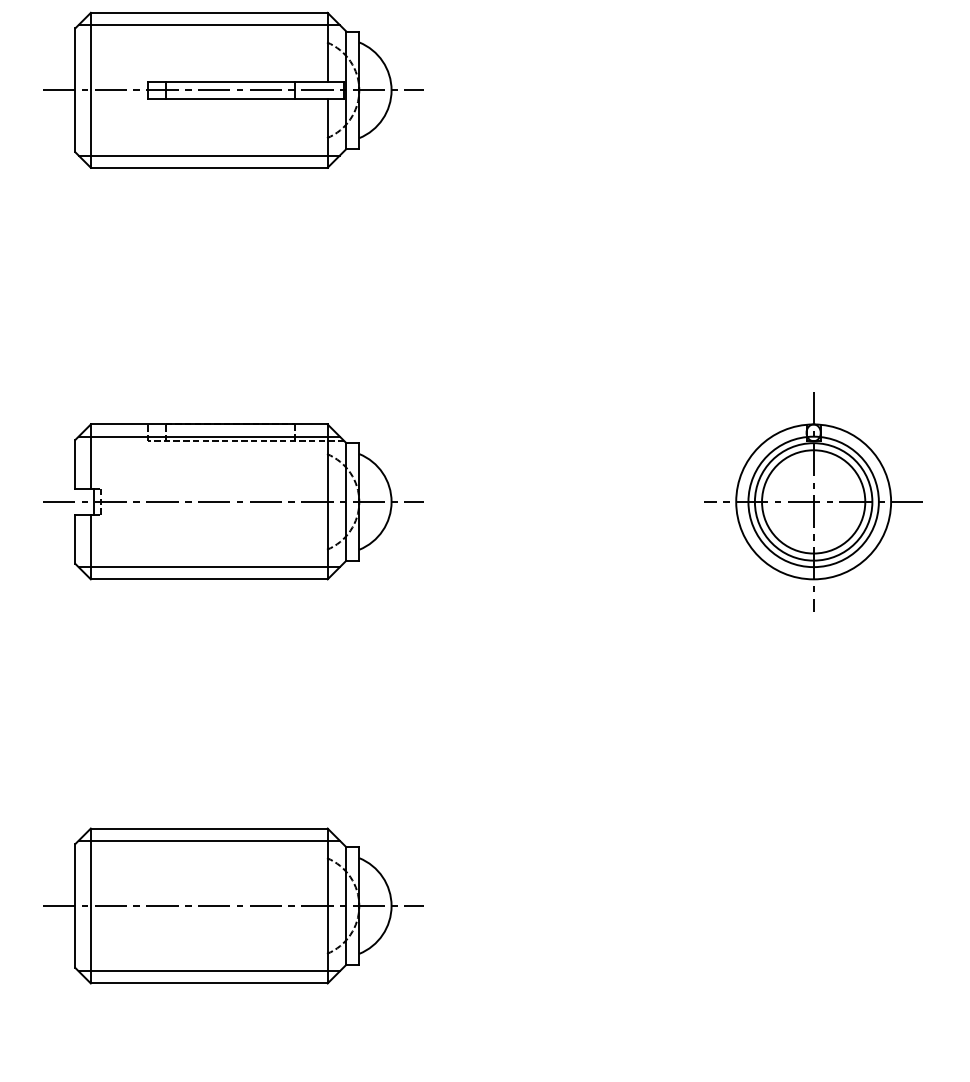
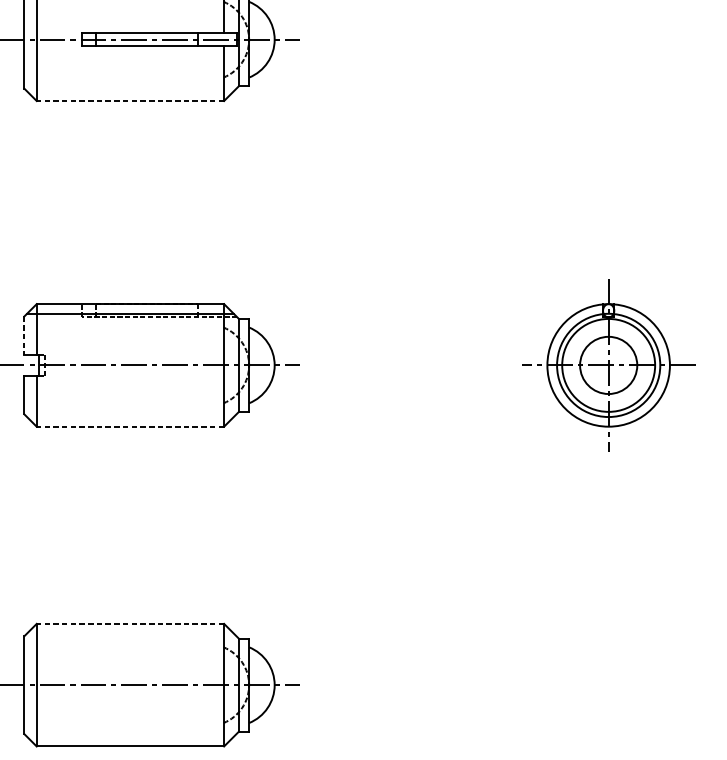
line: (208, 155) -> (129, 91), removed
line: (208, 167) -> (129, 100), solid -> dashed
line: (75, 464) -> (24, 335), solid -> dashed
circle: (813, 501) -> (608, 365), size x0.7
line: (208, 567) -> (129, 417), removed
line: (208, 579) -> (129, 426), solid -> dashed
line: (208, 828) -> (129, 623), solid -> dashed
line: (208, 840) -> (129, 633), removed
line: (208, 971) -> (129, 737), removed

